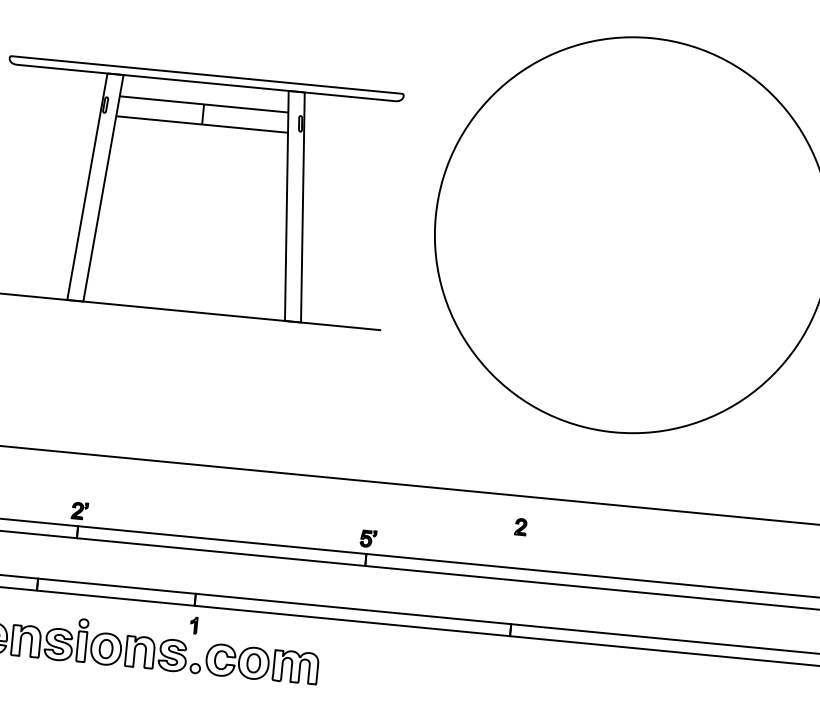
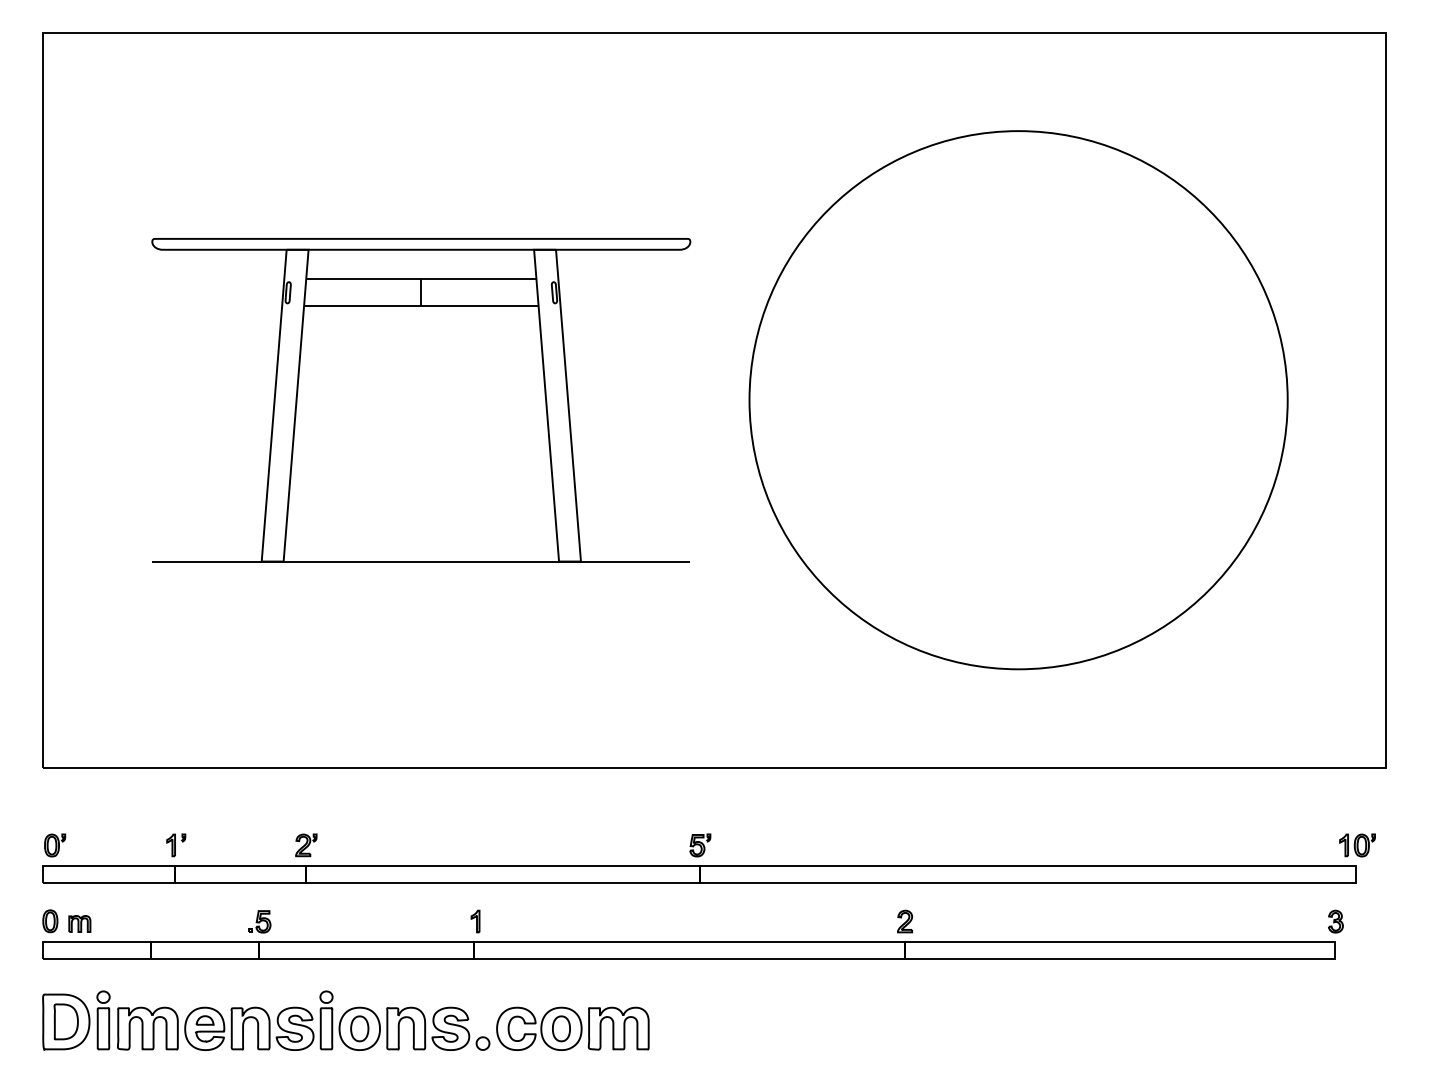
part: (521, 526) -> (905, 921), moved
part: (40, 563) -> (259, 921), added
part: (193, 625) -> (475, 921), moved

